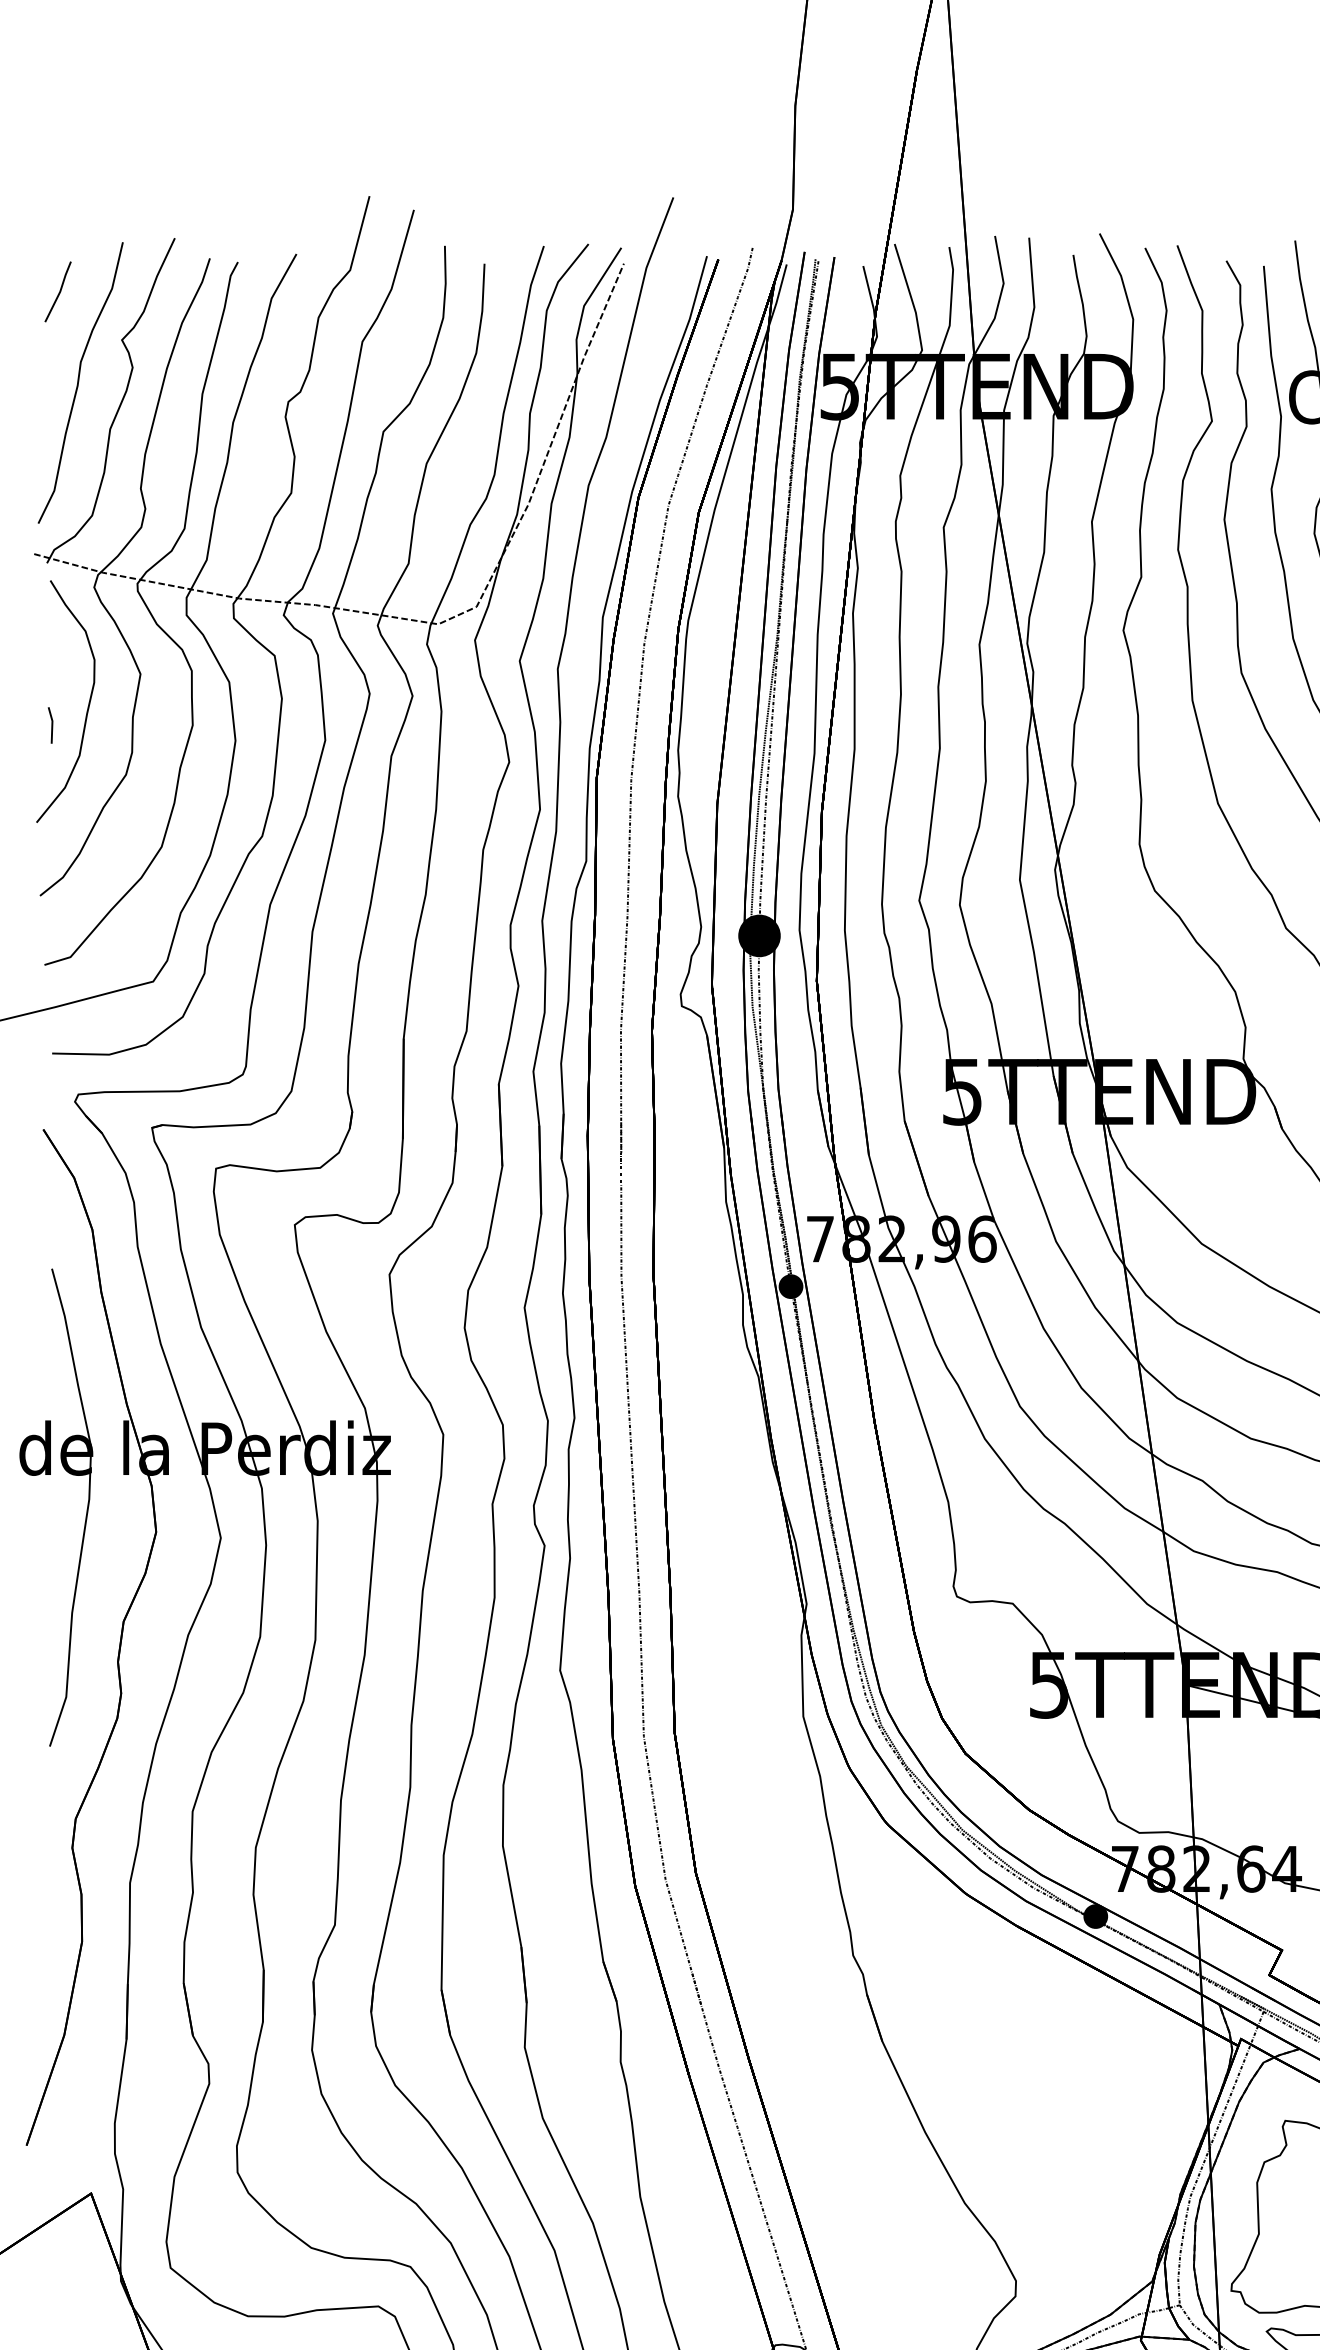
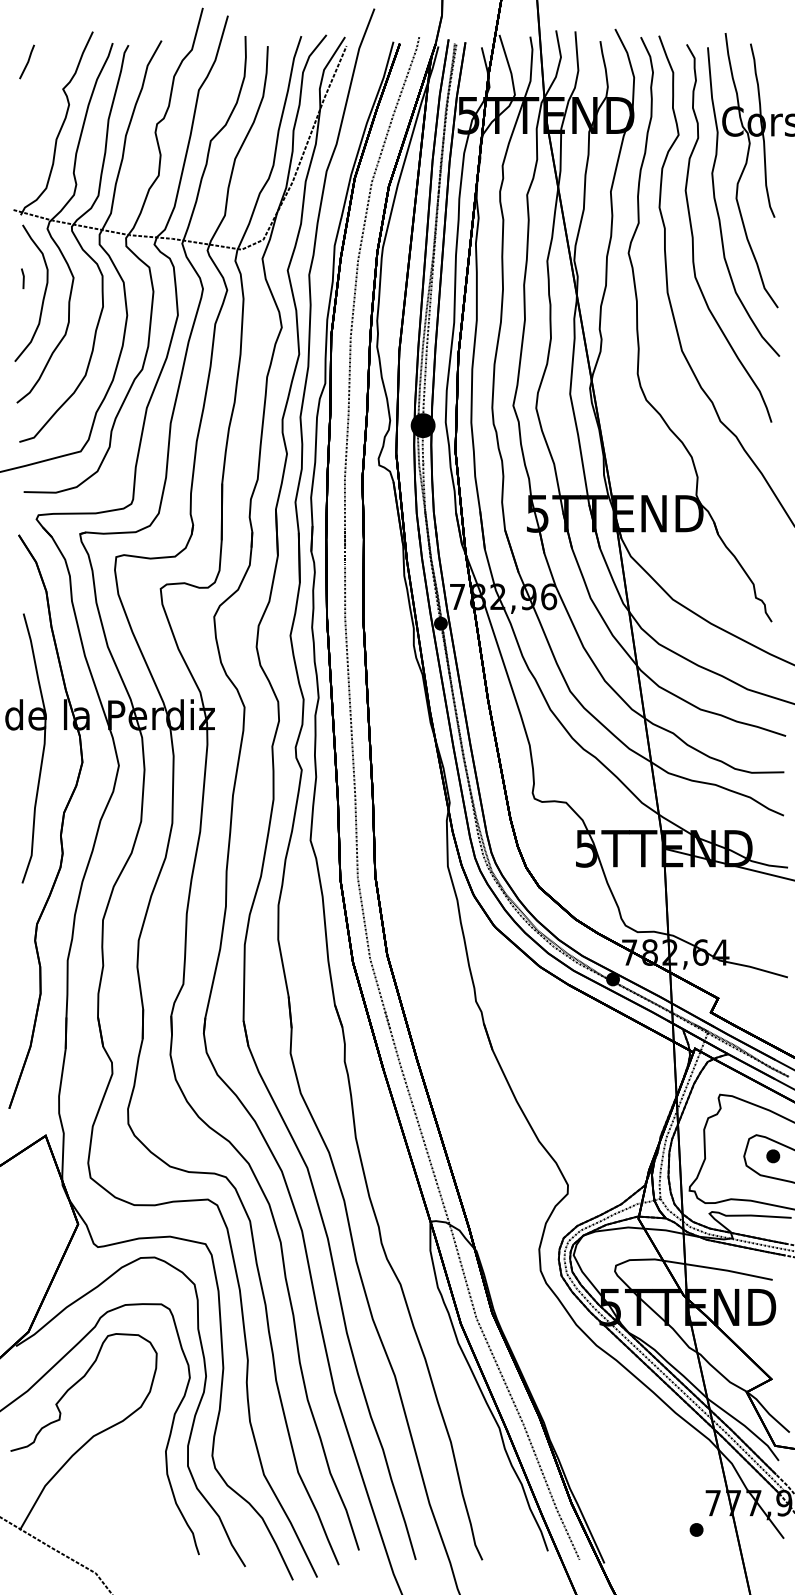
curve: (80, 383) -> (39, 113), removed
line: (50, 724) -> (22, 278), moved

